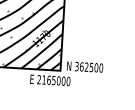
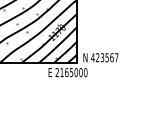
text: (88, 67) -> (104, 57), 362500 -> 423567

